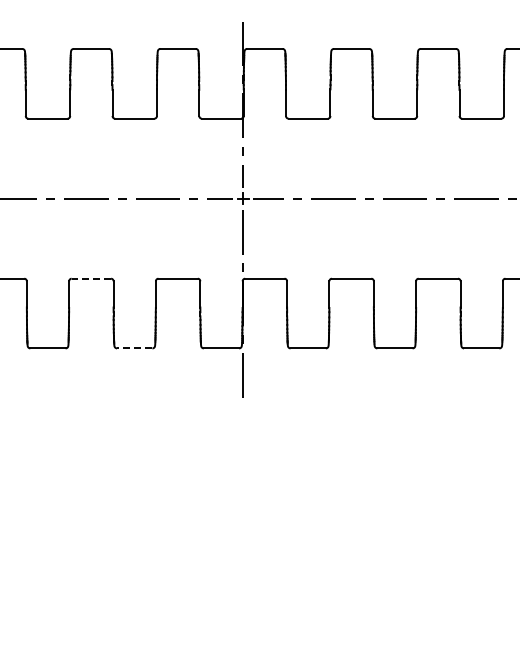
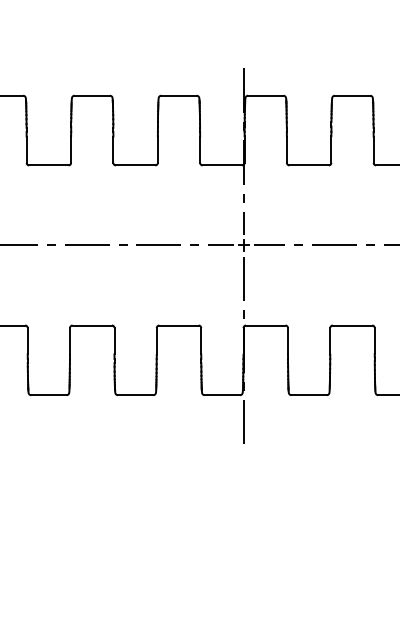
line: (91, 278) -> (92, 325), dashed -> solid
line: (134, 348) -> (135, 395), dashed -> solid

